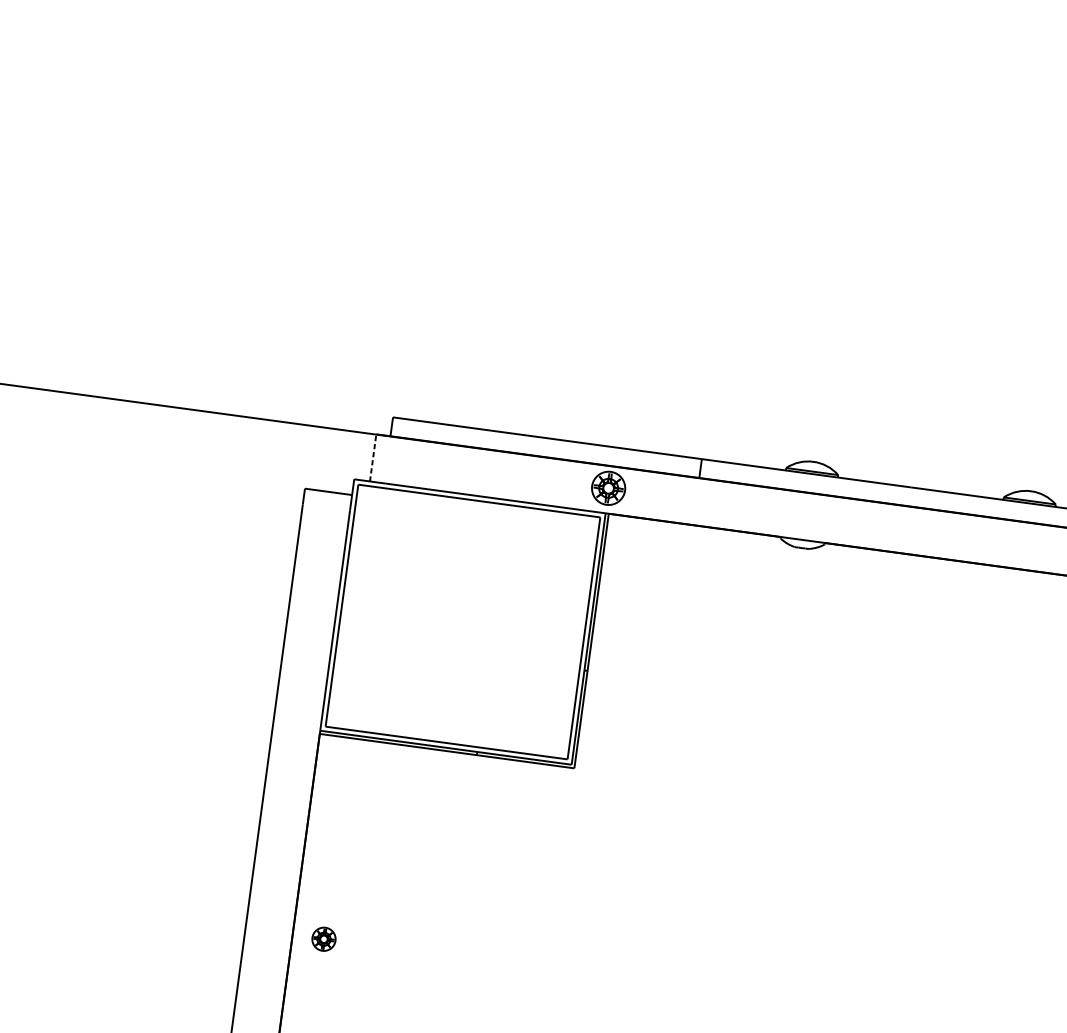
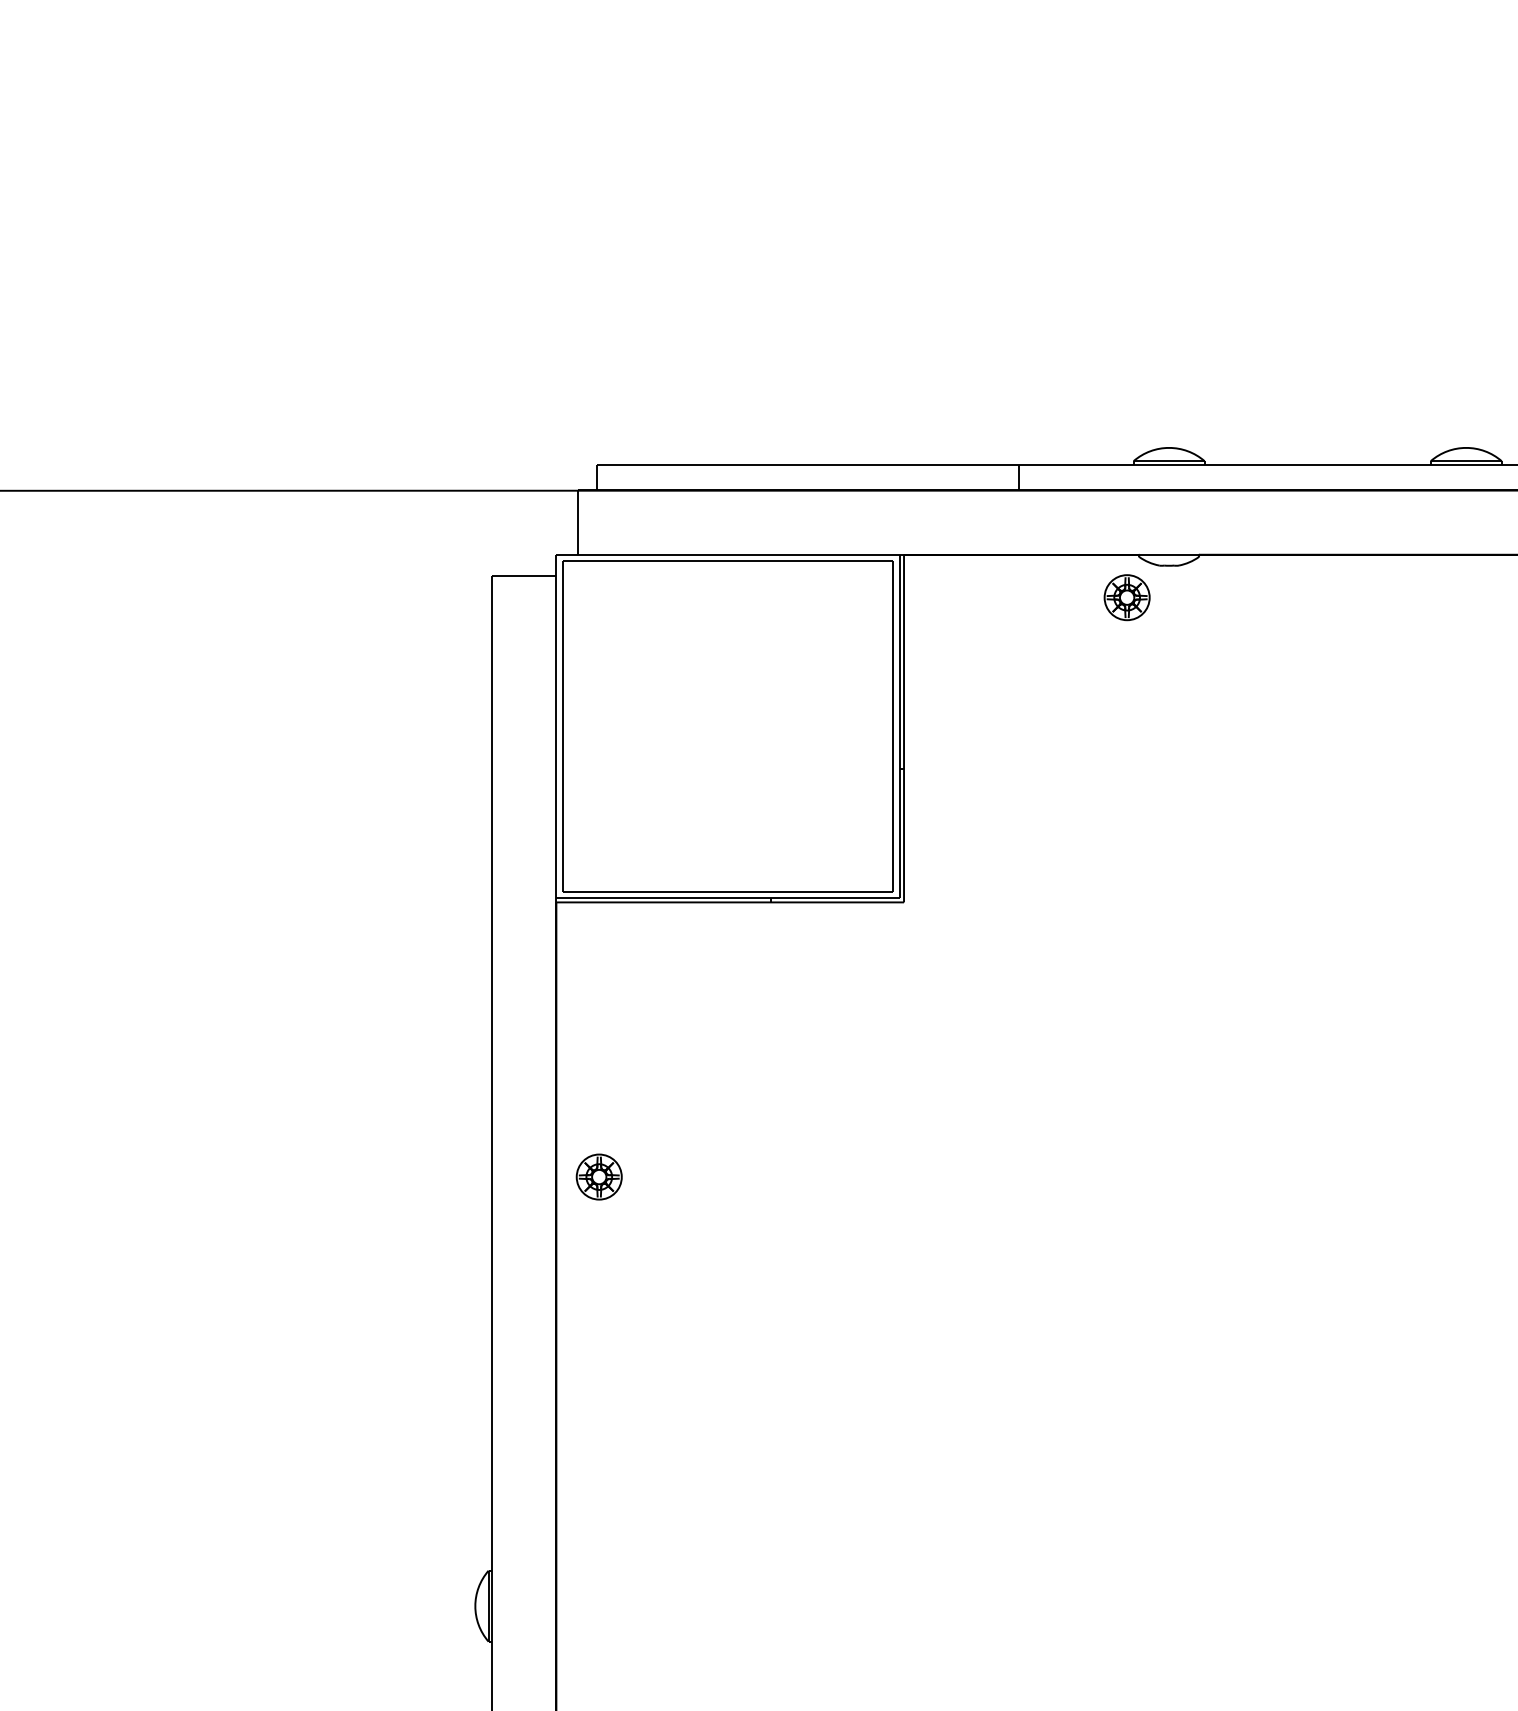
line: (372, 457) -> (577, 522), dashed -> solid
part: (608, 488) -> (1126, 597), moved
part: (323, 938) -> (598, 1176), size x1.43

